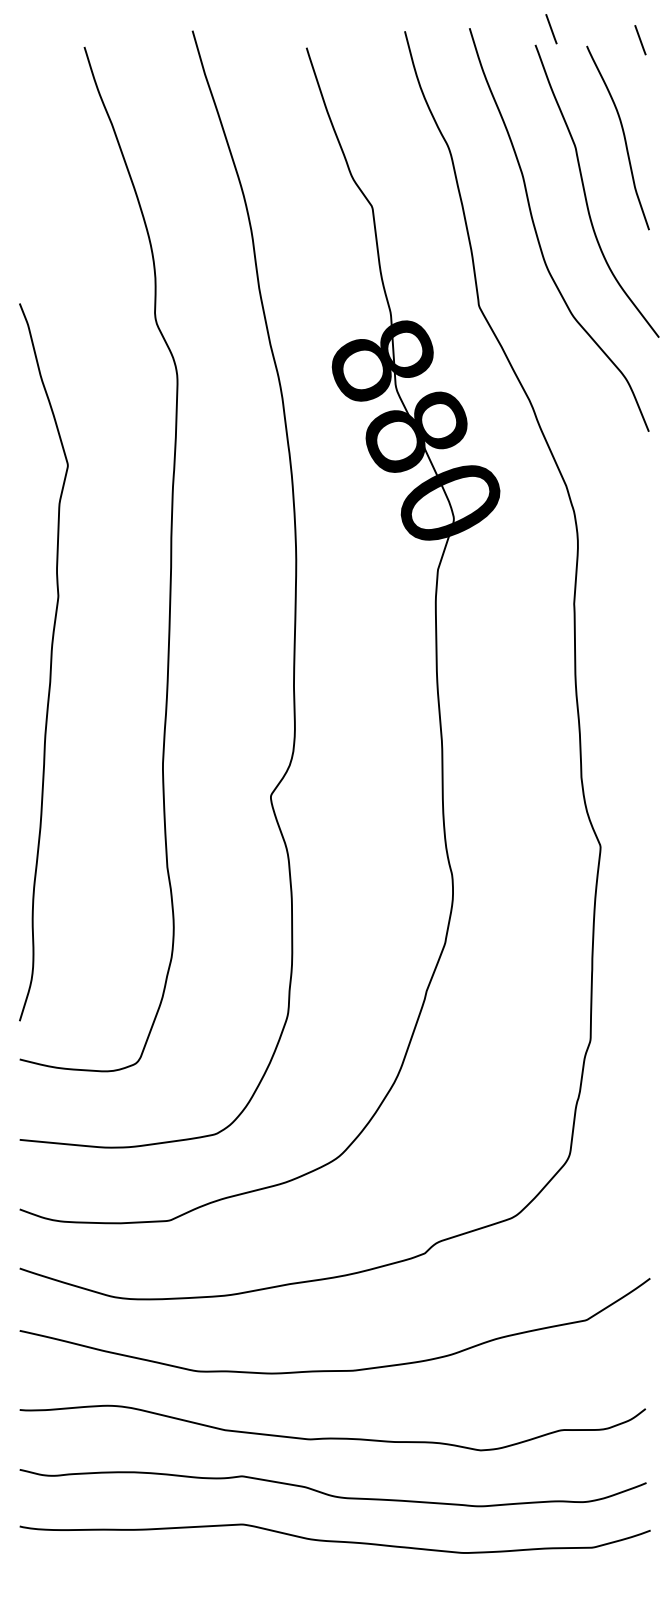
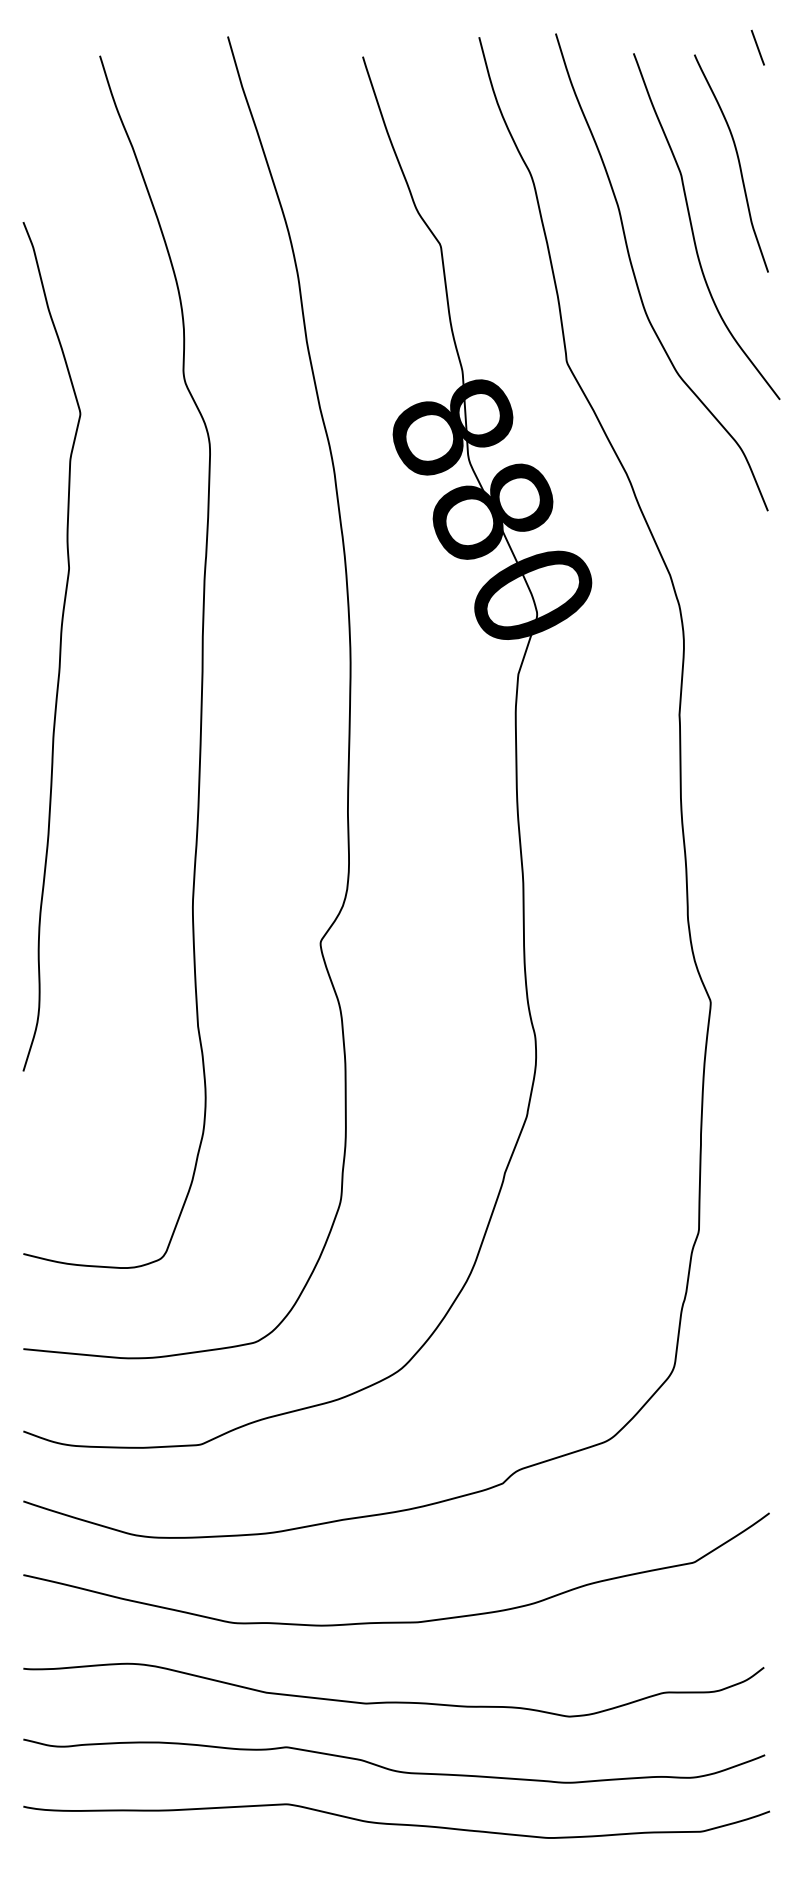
line: (551, 29) -> (652, 35), removed
curve: (50, 662) -> (59, 646), moved

